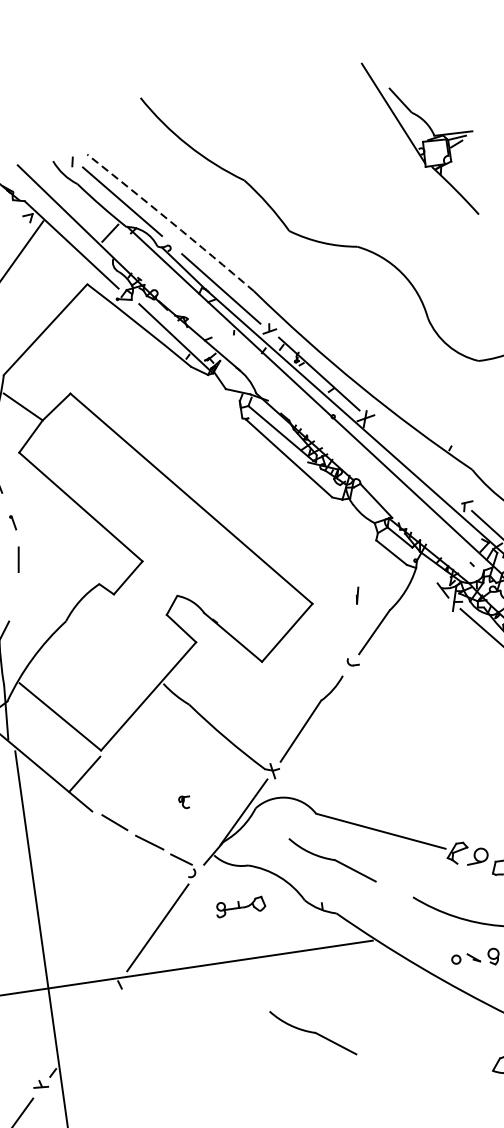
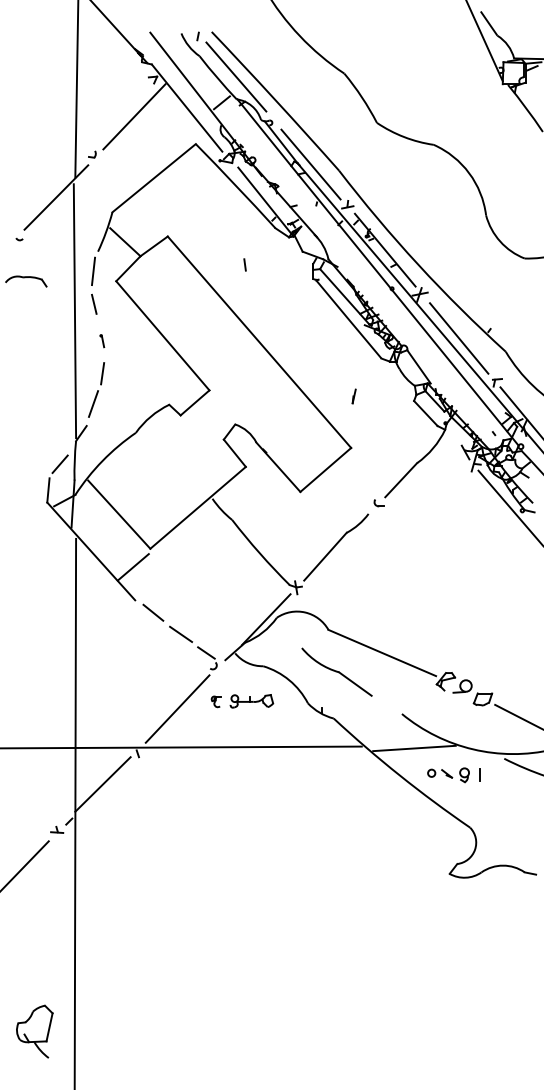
arc: (171, 221) -> (276, 100), dashed -> solid
line: (161, 412) -> (244, 264), added
line: (417, 462) -> (459, 338), added
line: (13, 594) -> (93, 403), added
line: (356, 595) -> (353, 396), moved
part: (183, 802) -> (215, 701), moved
line: (432, 934) -> (414, 748), added
line: (84, 1025) -> (102, 784), added
part: (312, 1032) -> (298, 818), removed

